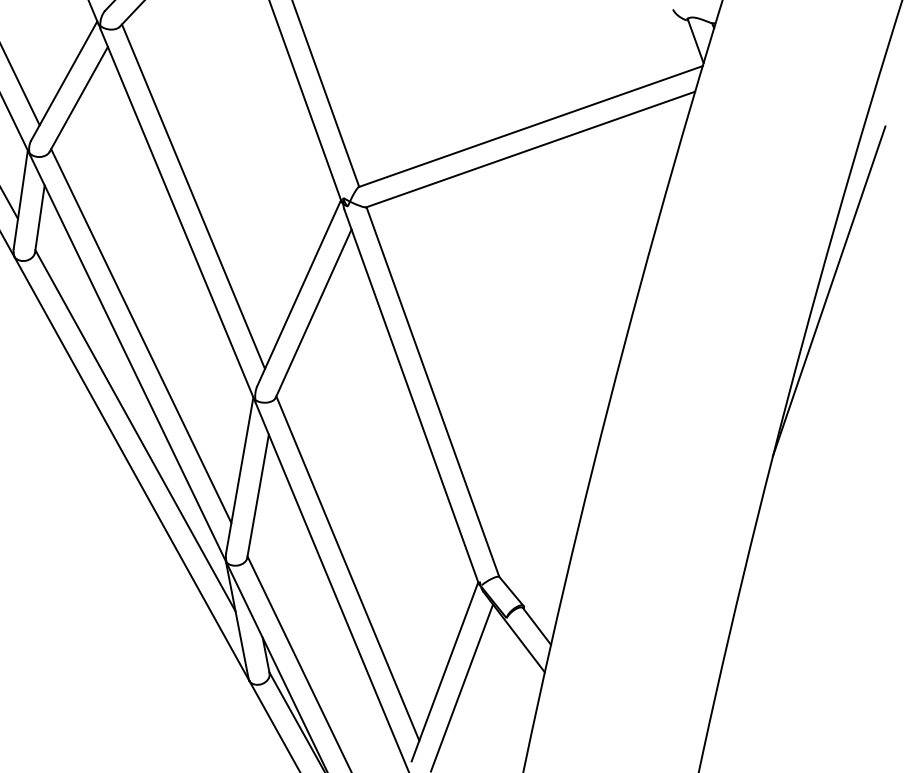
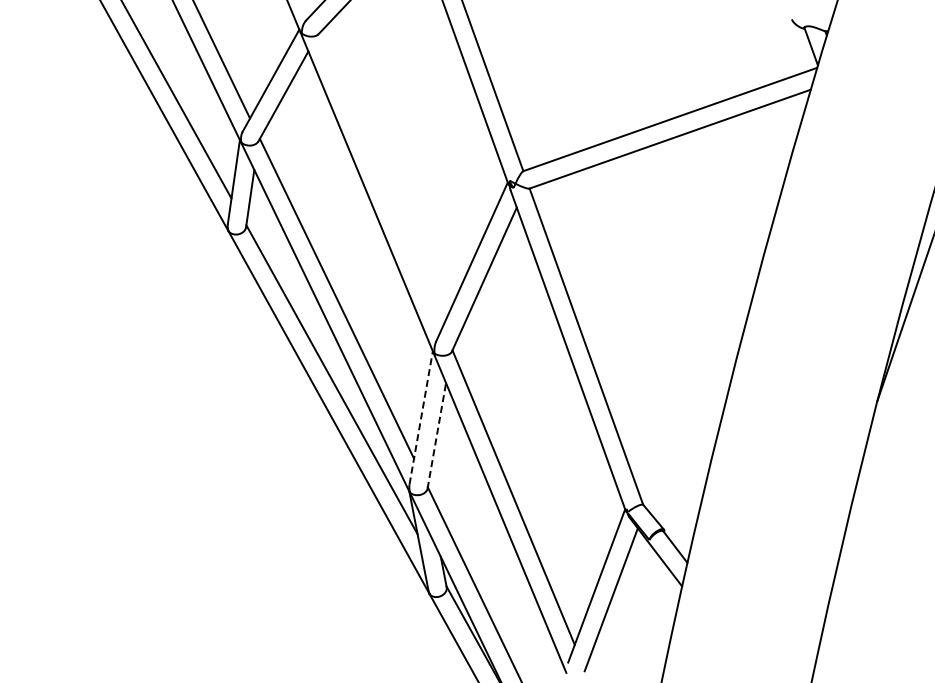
line: (193, 196) -> (381, 179), removed
line: (240, 474) -> (421, 417), solid -> dashed
line: (257, 495) -> (436, 435), solid -> dashed

